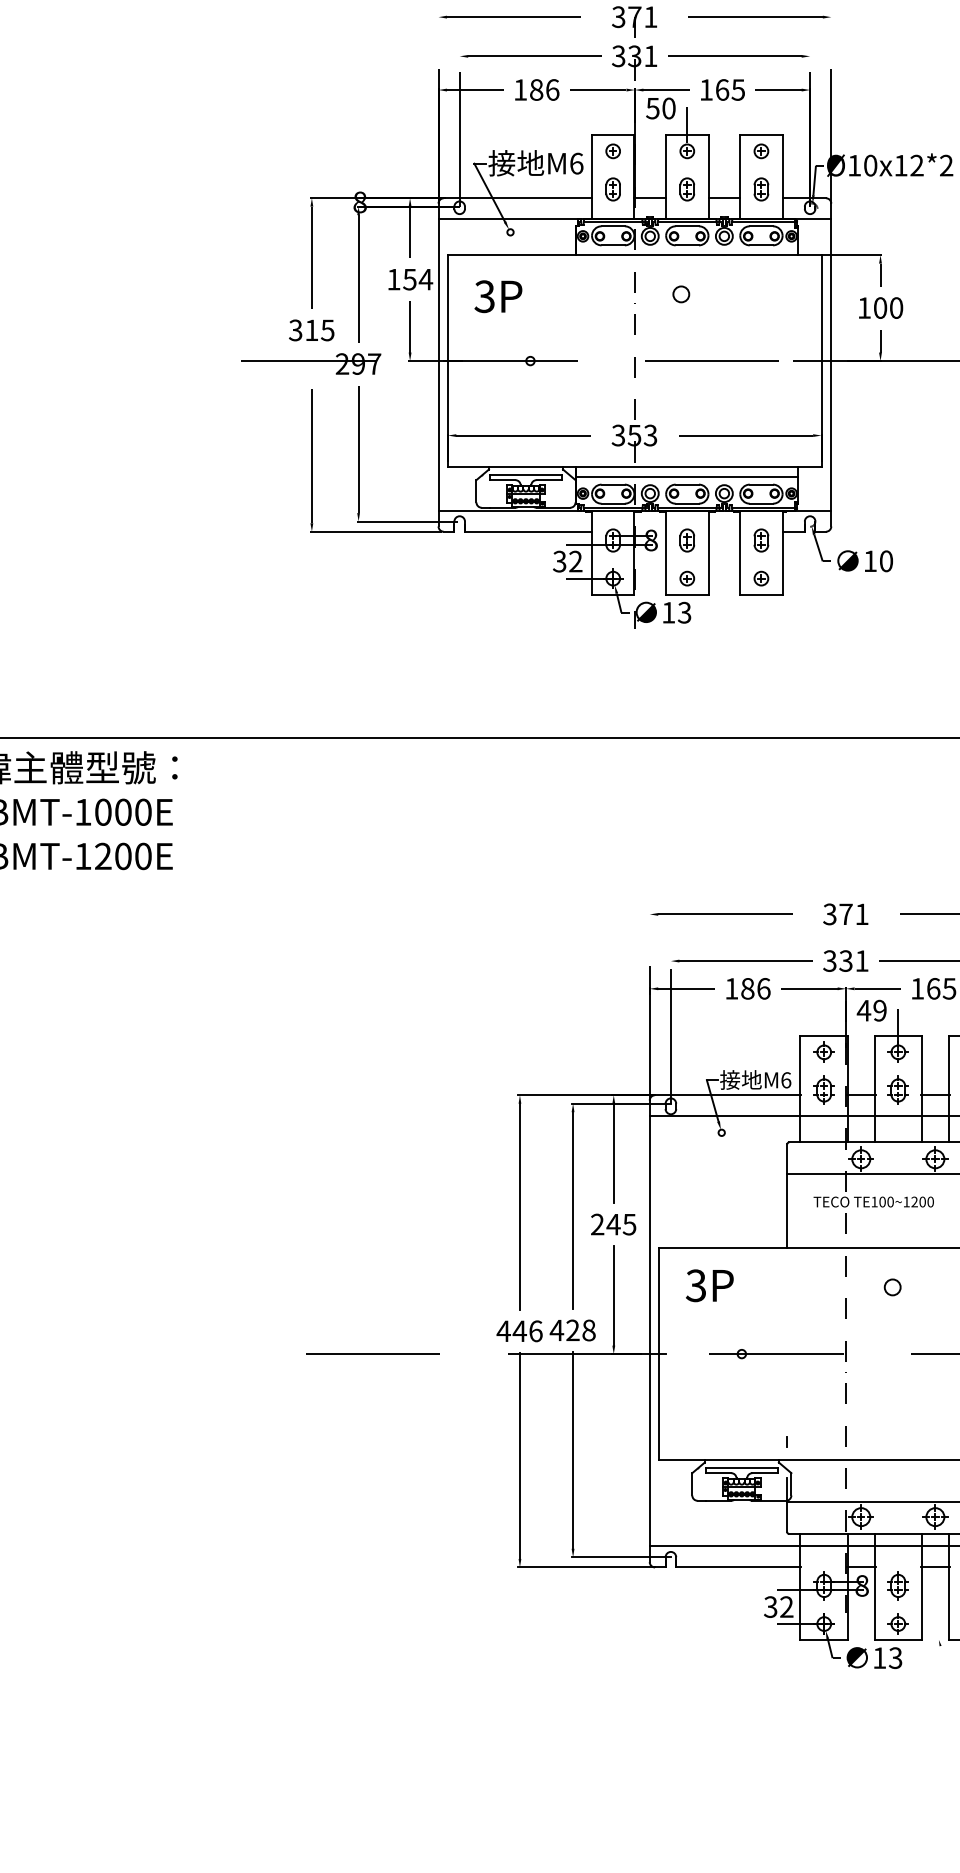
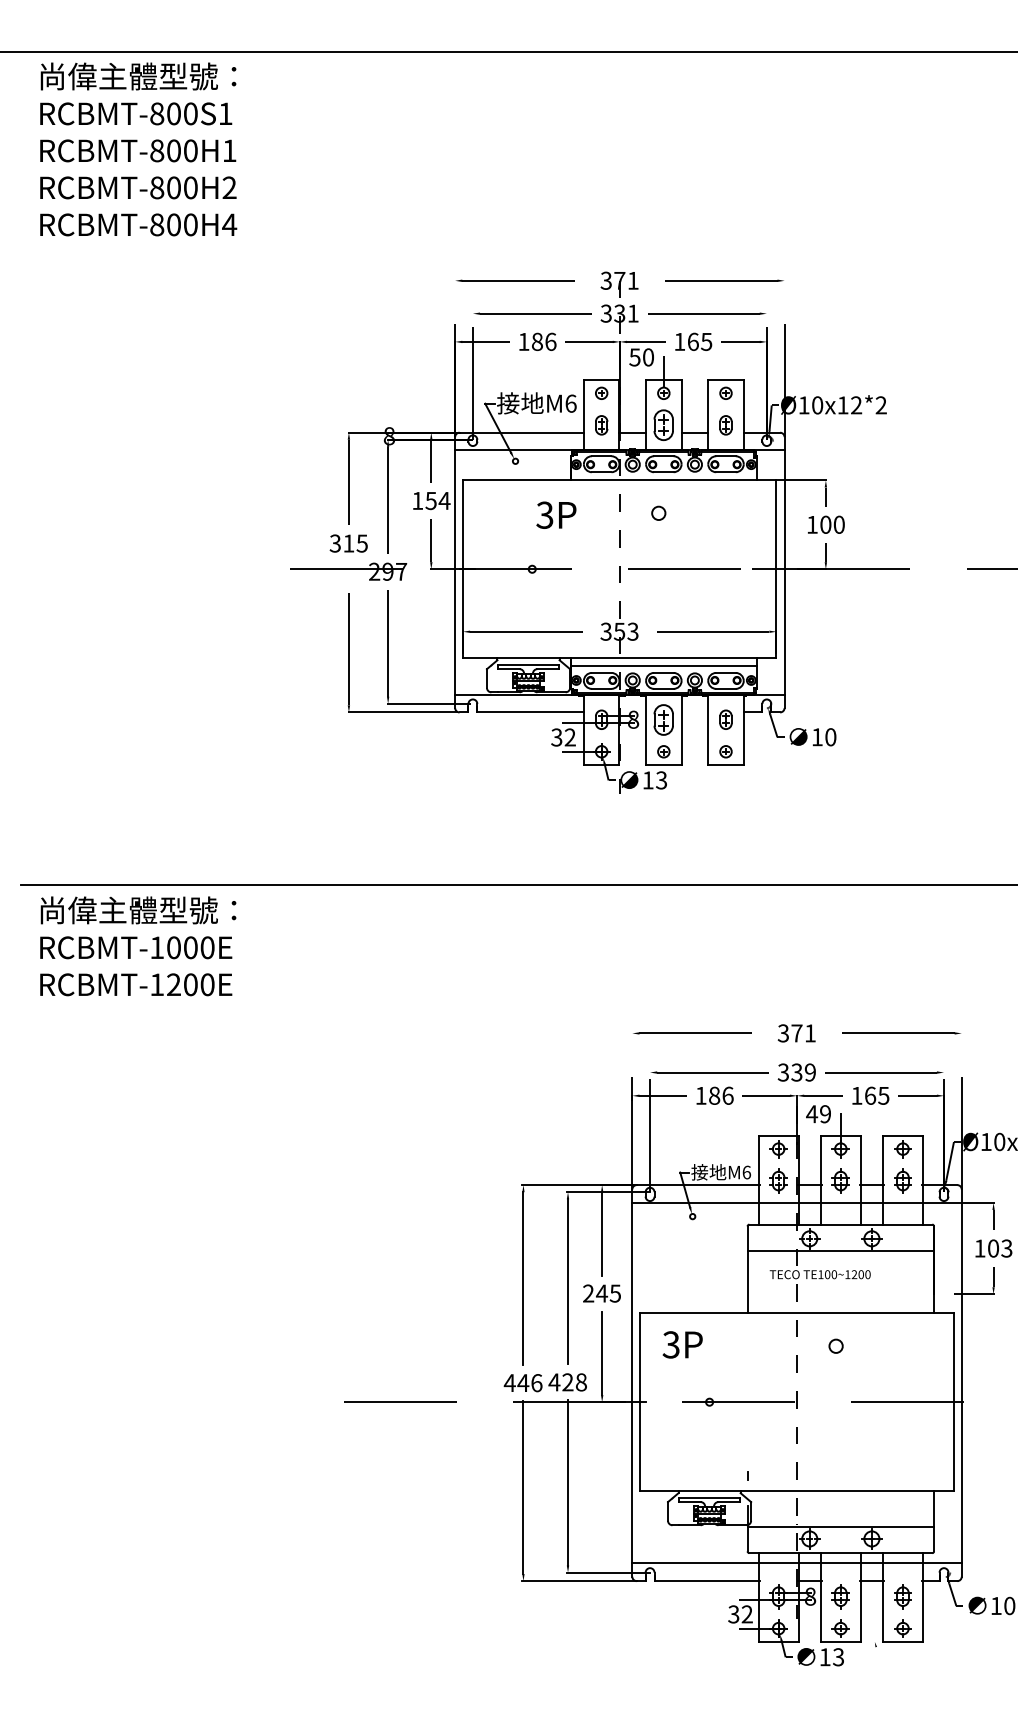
part: (686, 189) -> (663, 425), size x1.6
text: (498, 295) -> (556, 514), moved
part: (686, 540) -> (663, 719), size x1.6
text: (860, 961) -> (809, 1072), 331 -> 339

